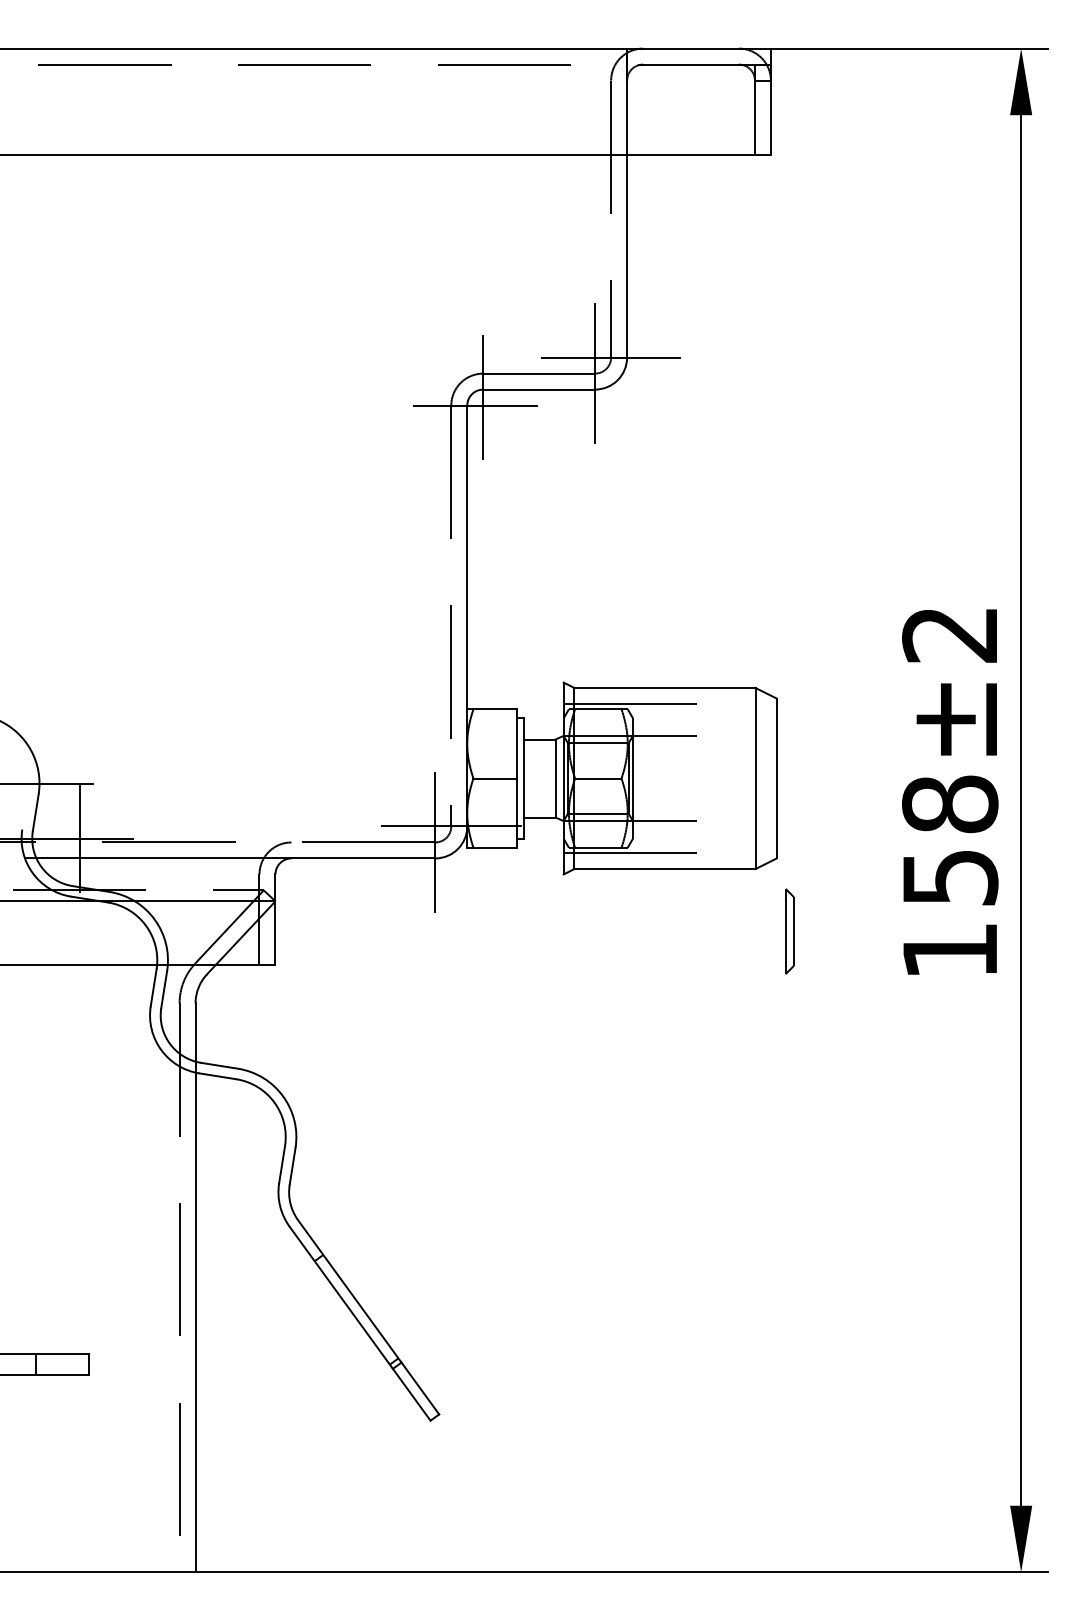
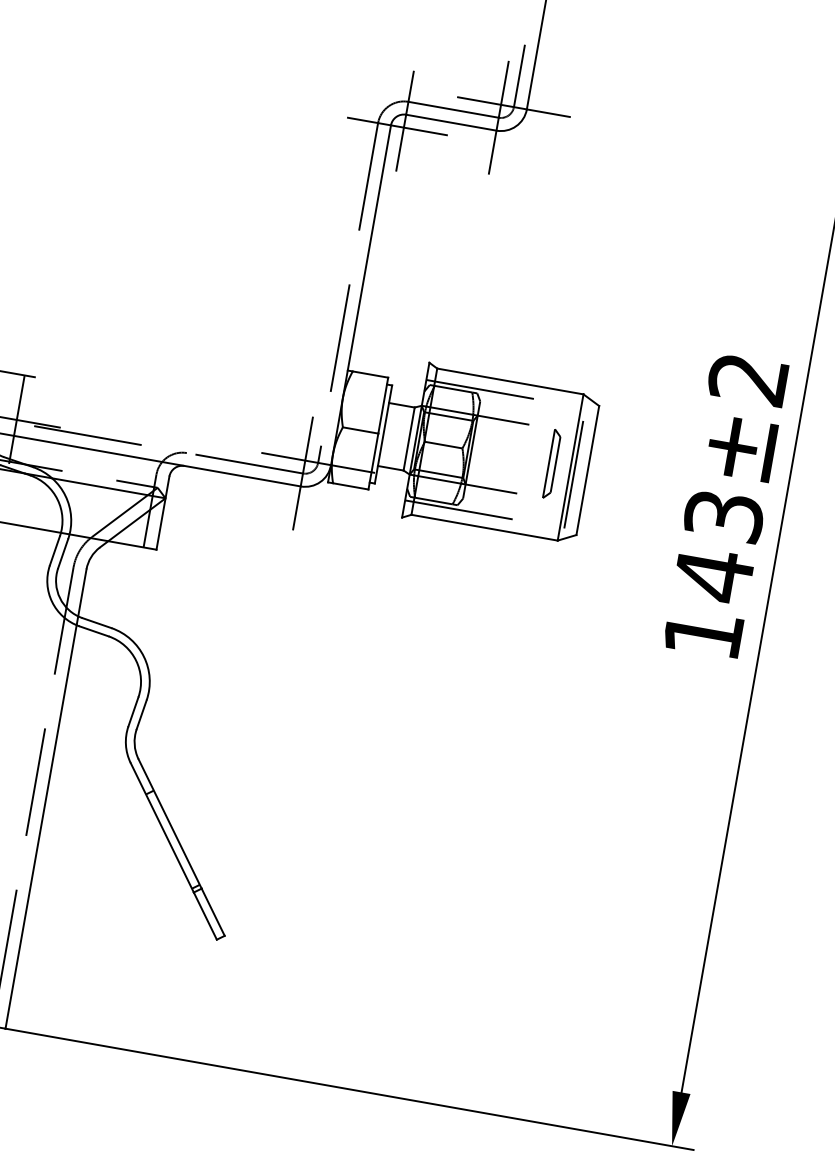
line: (760, 778) -> (574, 468), added
text: (950, 841) -> (719, 546), 158 -> 143
part: (789, 931) -> (552, 464), moved

